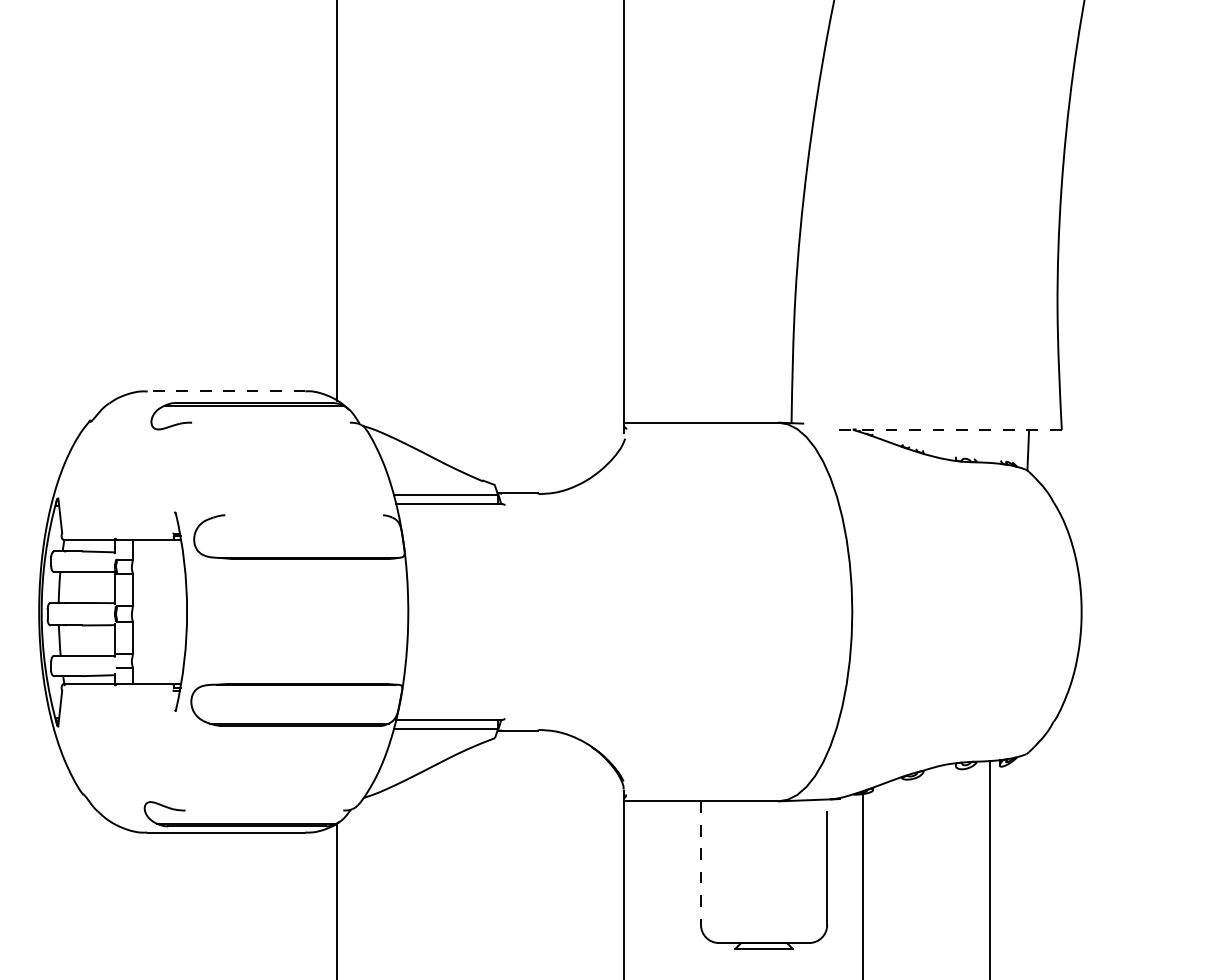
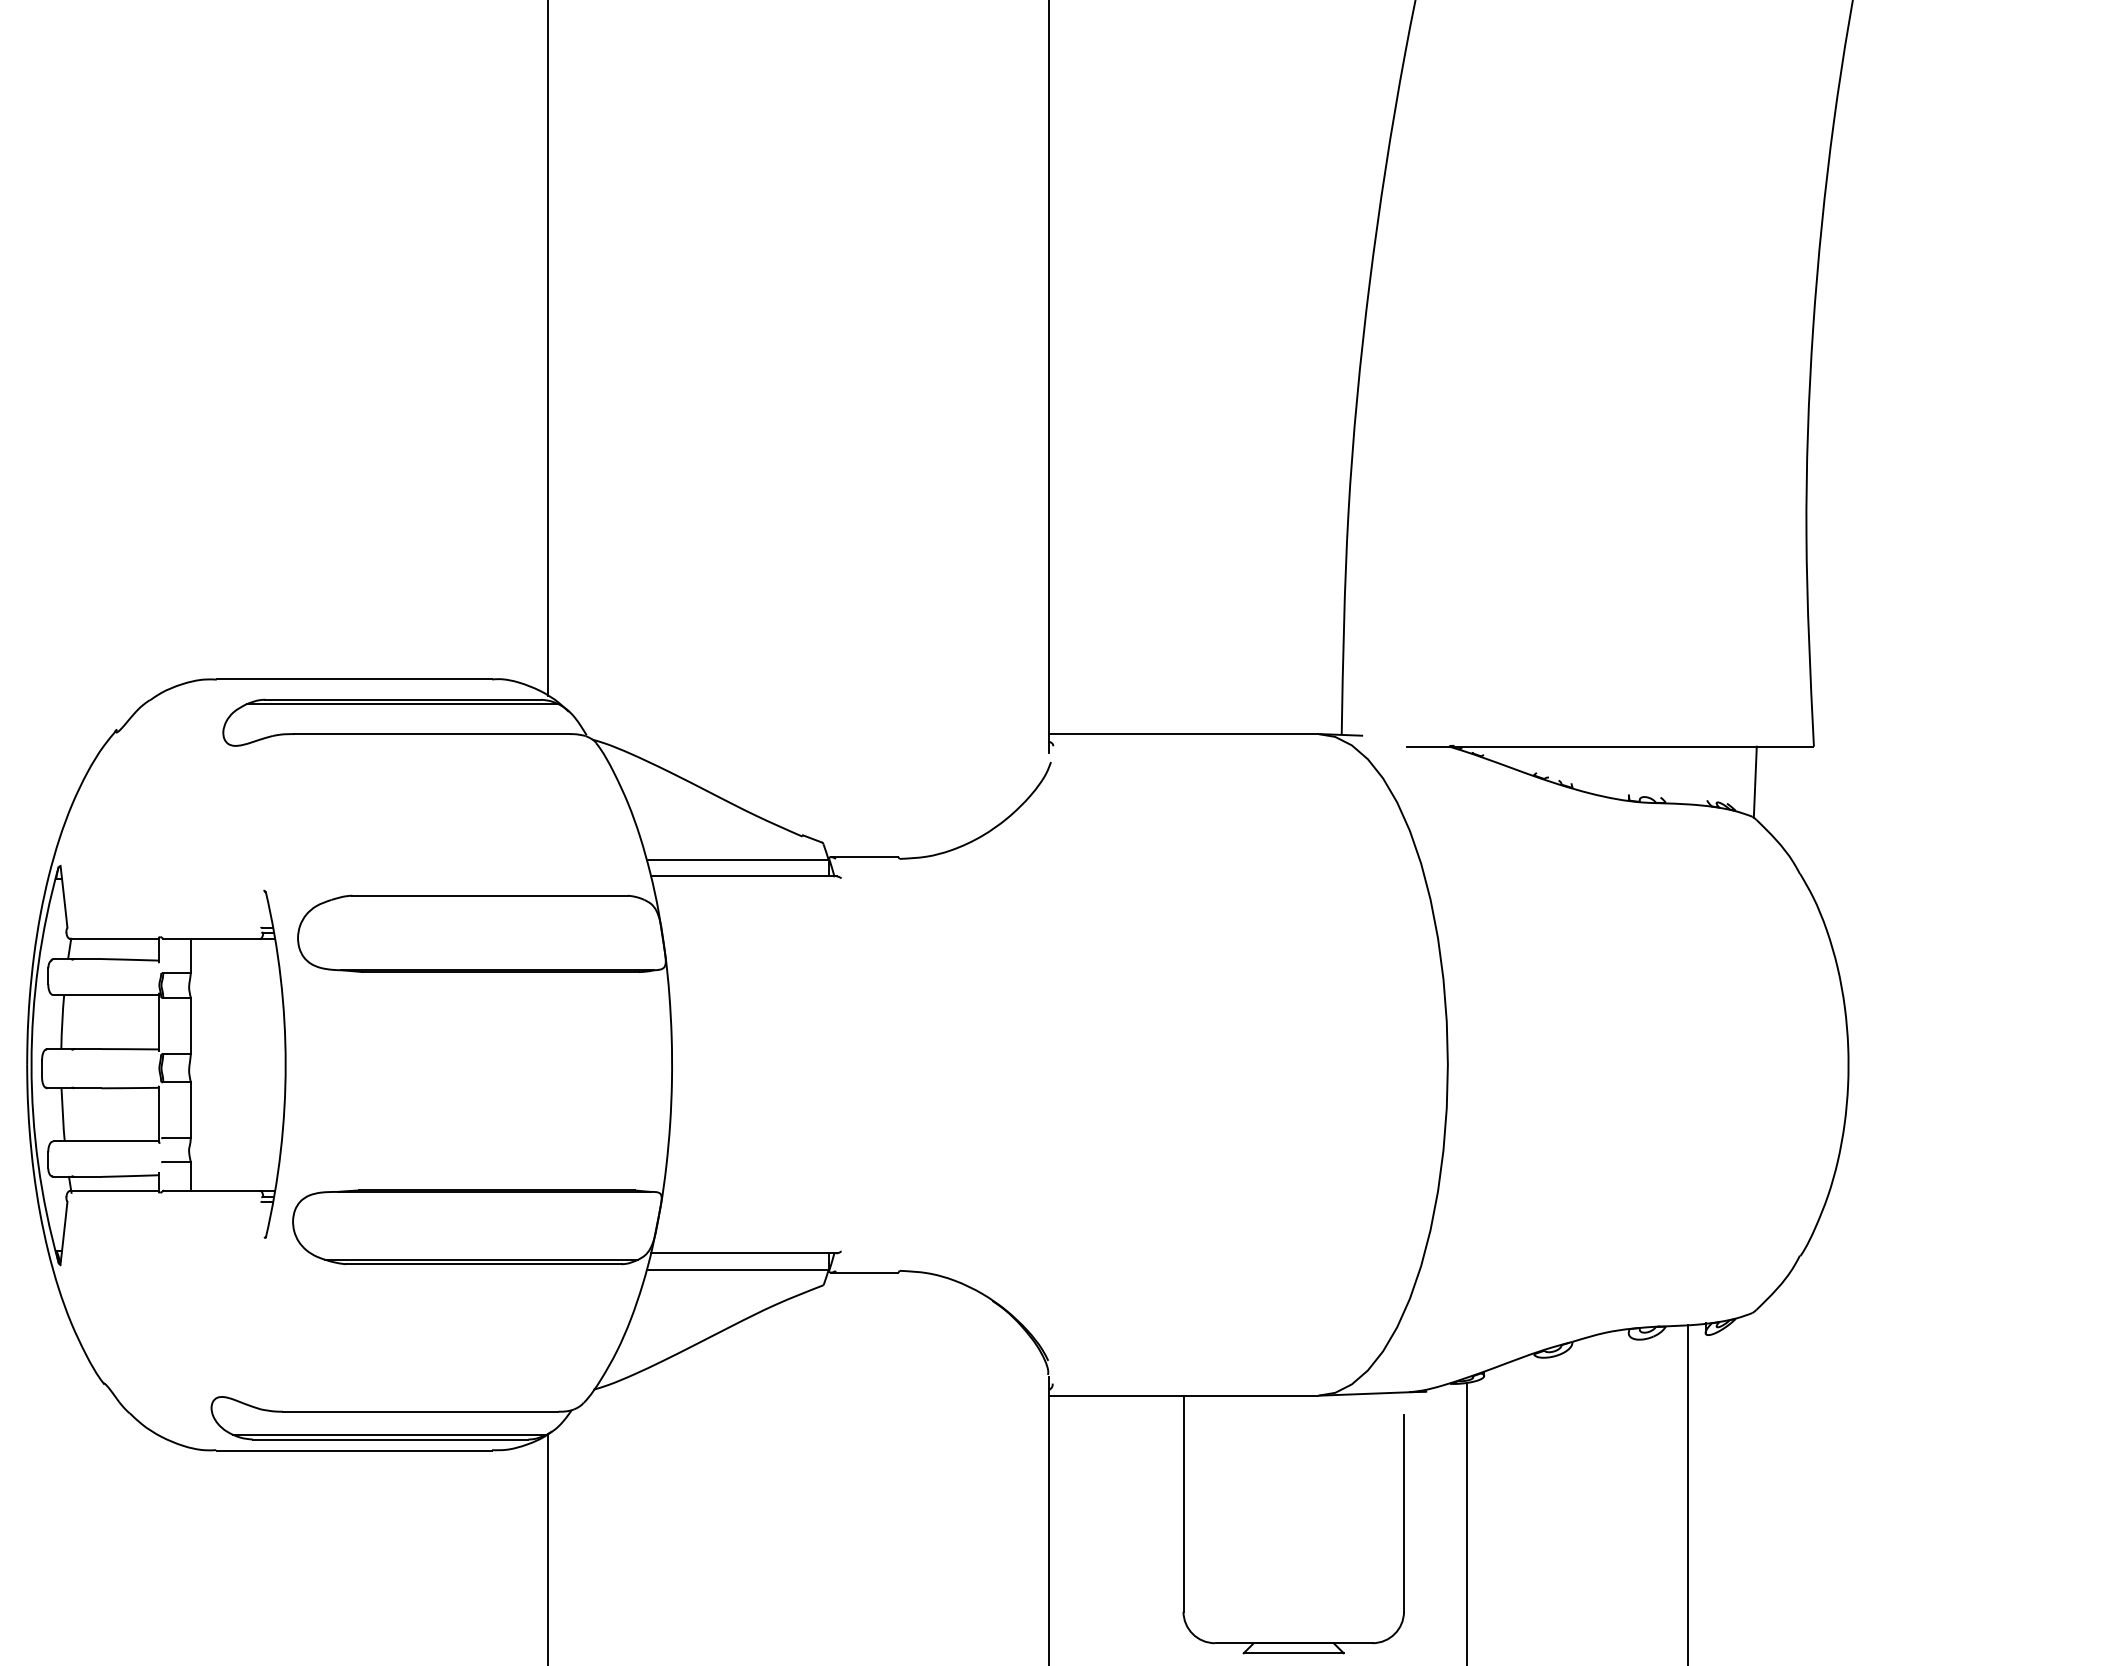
line: (226, 391) -> (354, 679), dashed -> solid
line: (270, 422) -> (431, 733), added
line: (944, 429) -> (1608, 745), dashed -> solid
line: (304, 515) -> (490, 896), added
line: (264, 810) -> (420, 1411), added
line: (700, 863) -> (1182, 1504), dashed -> solid

